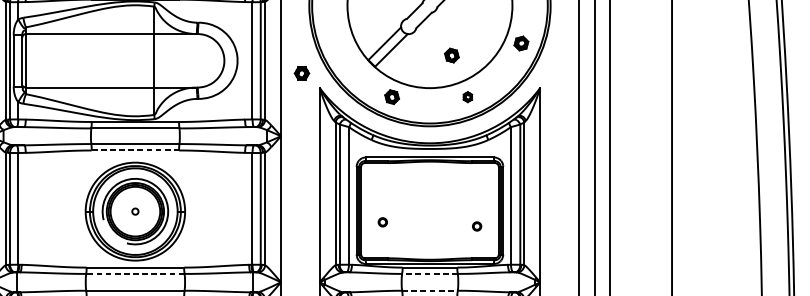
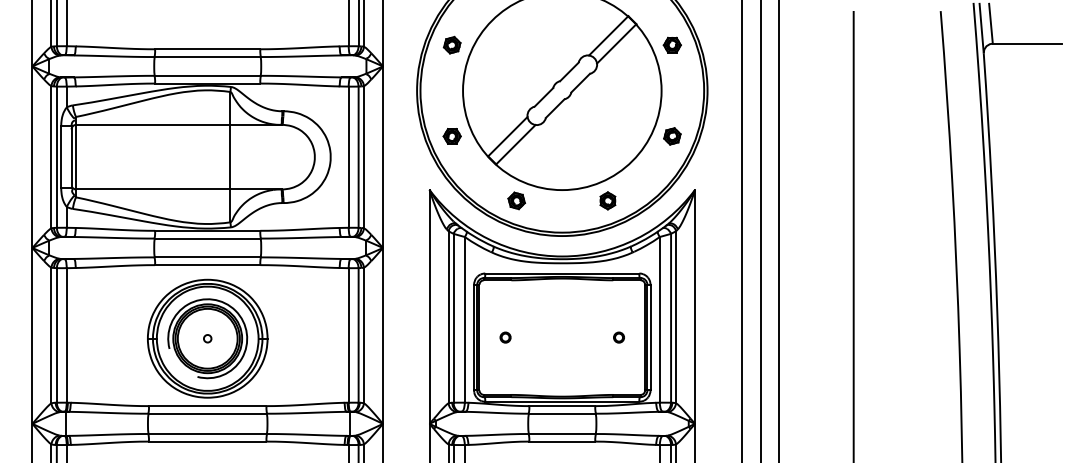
part: (451, 55) -> (588, 150), removed
part: (301, 73) -> (451, 136), moved
part: (467, 96) -> (607, 200), size x1.43
line: (135, 150) -> (207, 265), dashed -> solid
part: (382, 222) -> (505, 337), moved
part: (476, 226) -> (618, 337), moved
line: (135, 273) -> (207, 413), dashed -> solid
line: (429, 273) -> (561, 413), dashed -> solid
line: (430, 290) -> (562, 433), dashed -> solid

